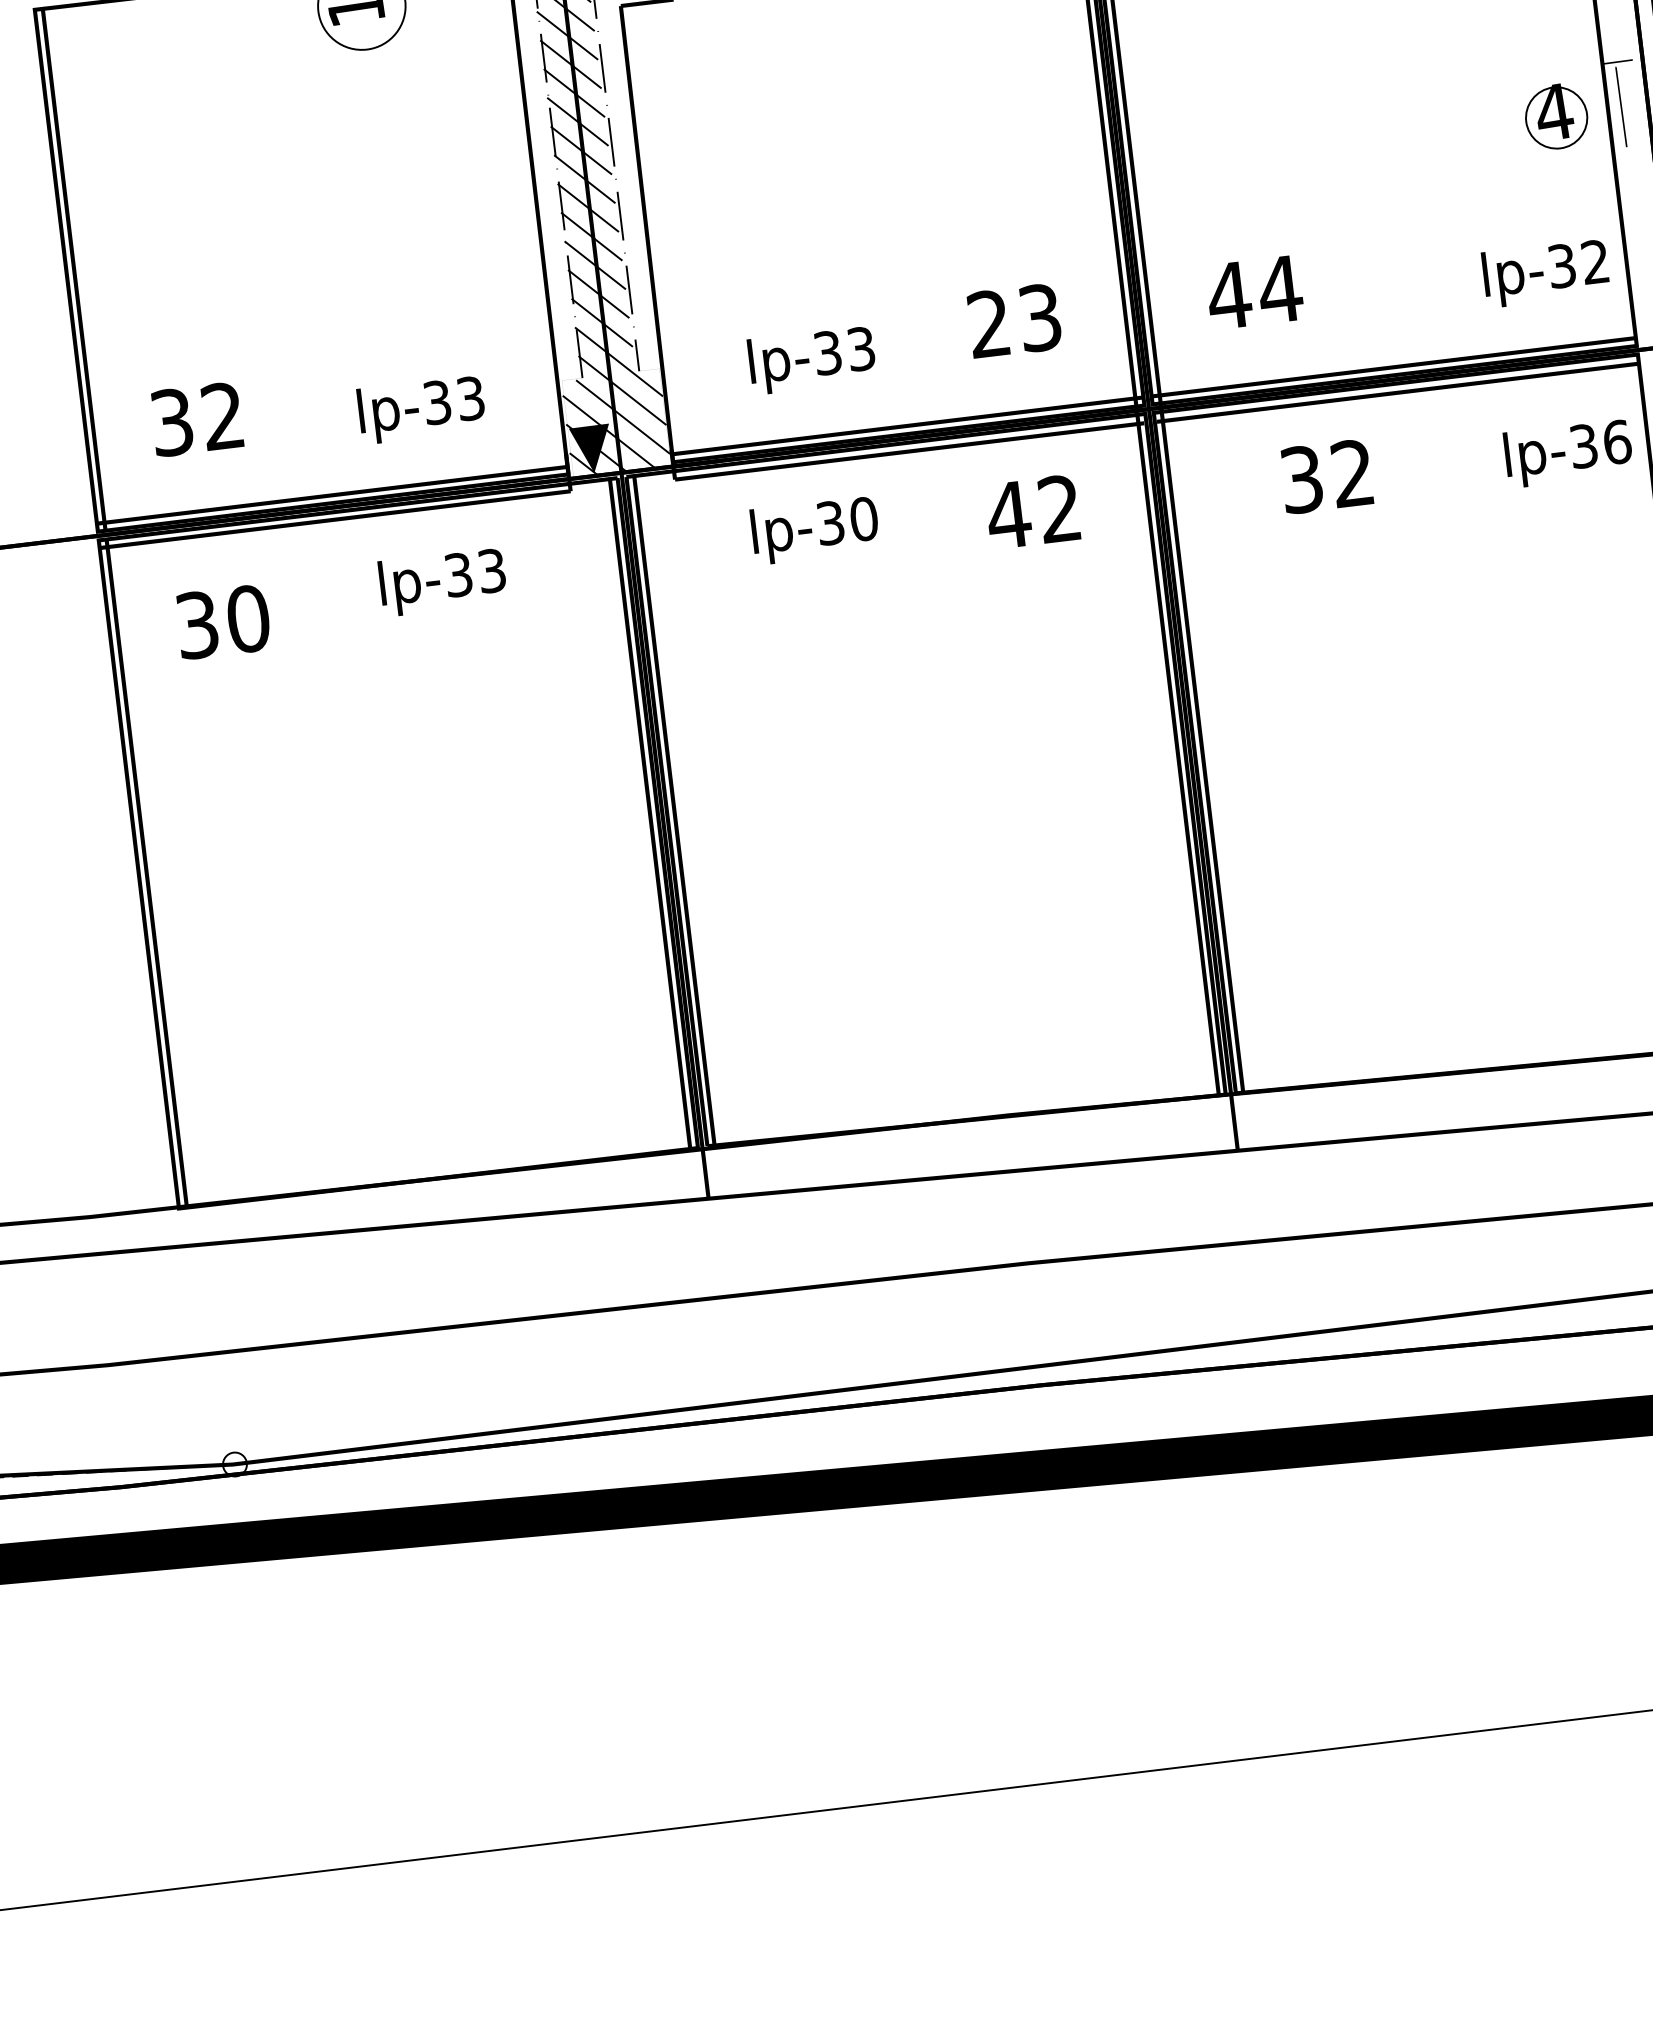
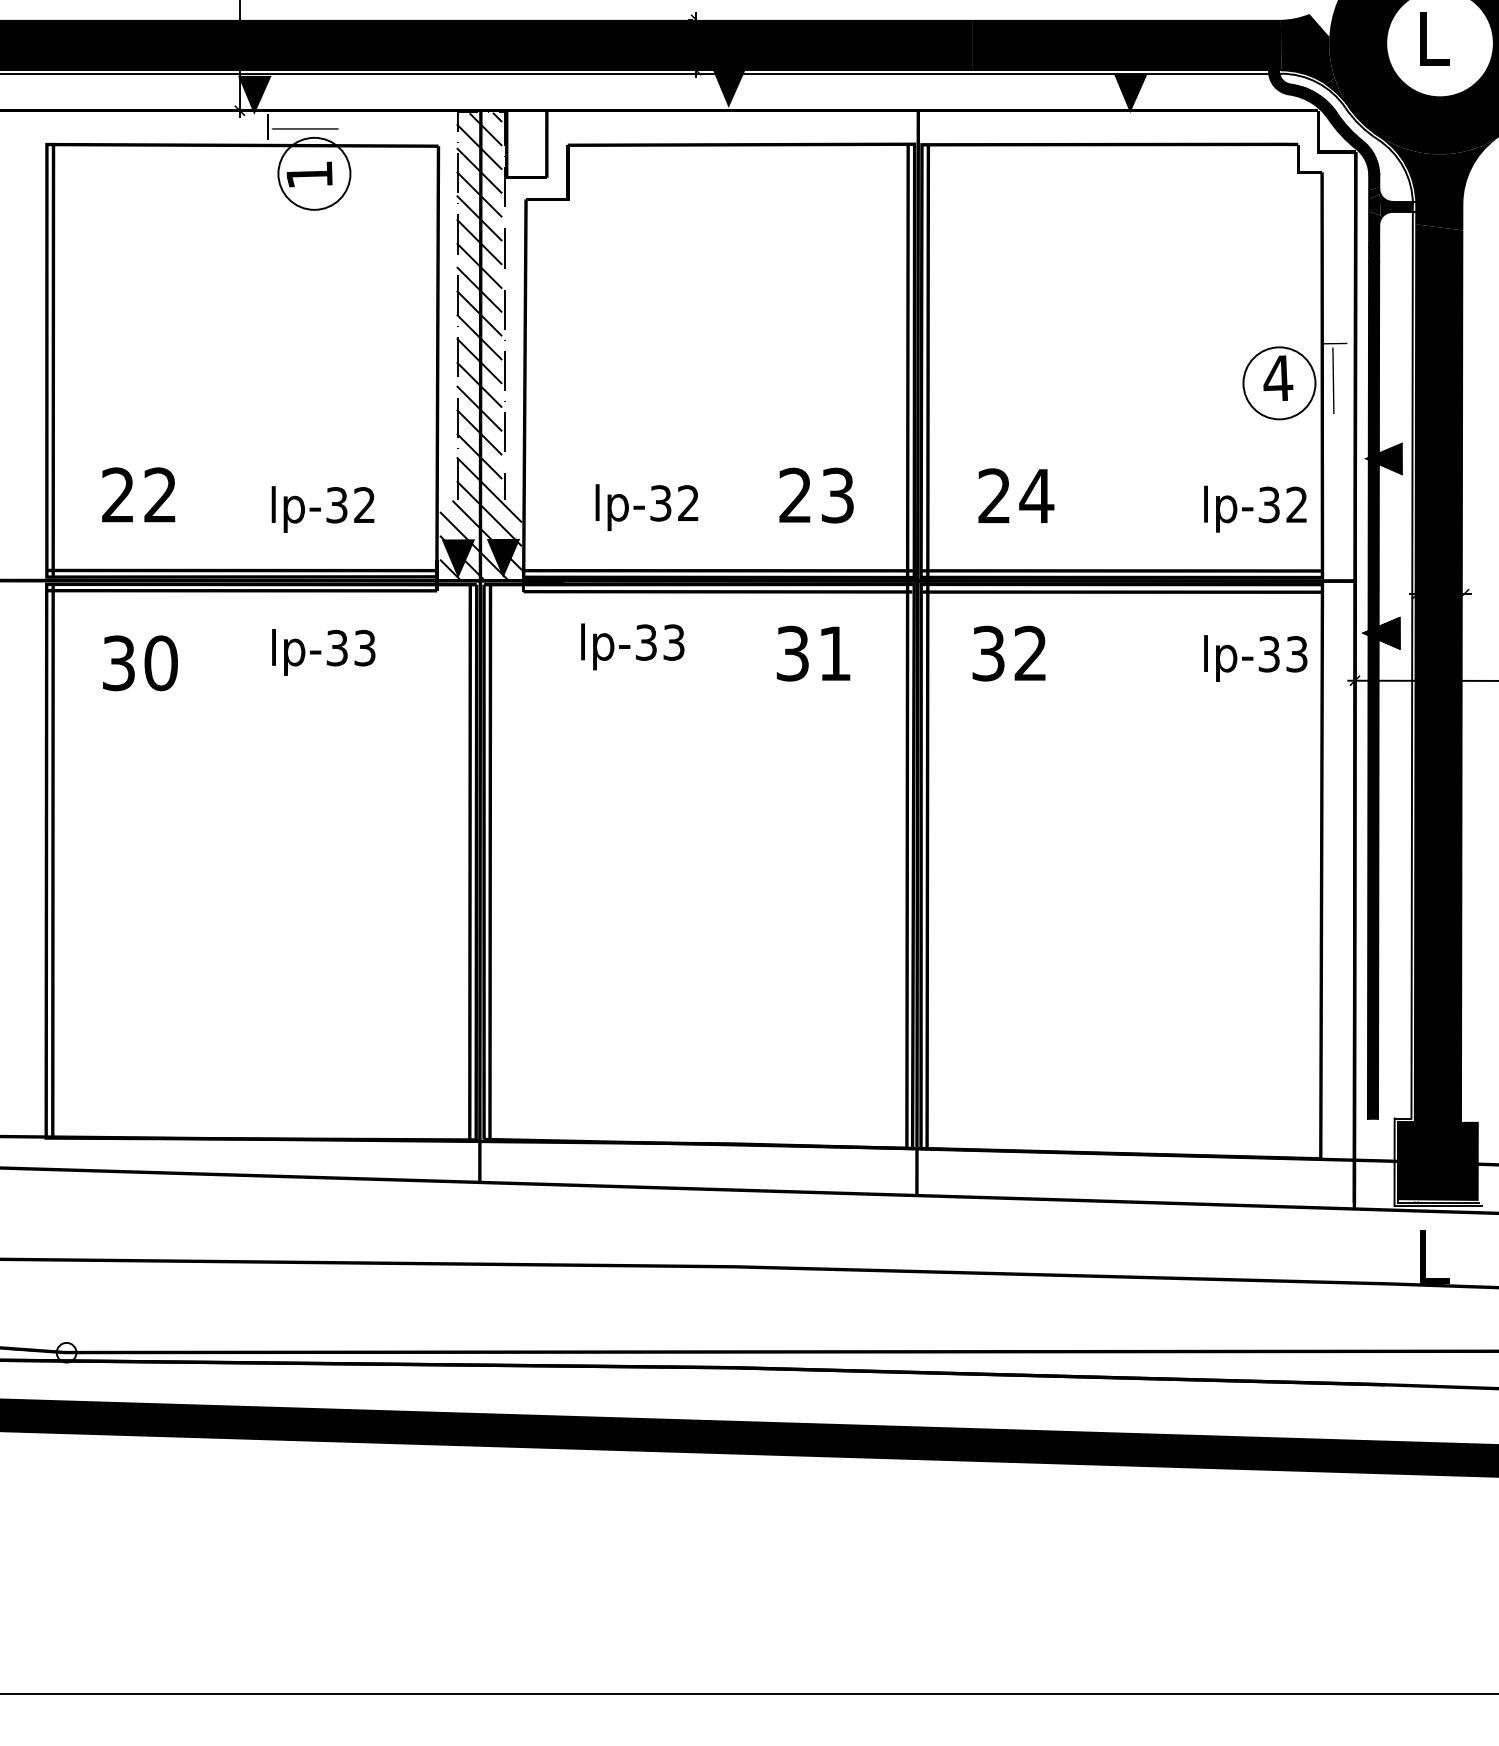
circle: (1556, 118) -> (1279, 383), size x1.43
text: (1229, 294) -> (994, 495), 44 -> 24
text: (861, 349) -> (688, 503), lp-33 -> lp-32
text: (470, 398) -> (364, 505), lp-33 -> lp-32
text: (172, 422) -> (118, 495), 32 -> 22
fill: (645, 441) -> (503, 557), added
text: (1617, 442) -> (1297, 654), lp-36 -> lp-33
text: (1325, 476) -> (1008, 653), moved
text: (1032, 512) -> (812, 653), 42 -> 31
text: (864, 518) -> (674, 642), lp-30 -> lp-33

